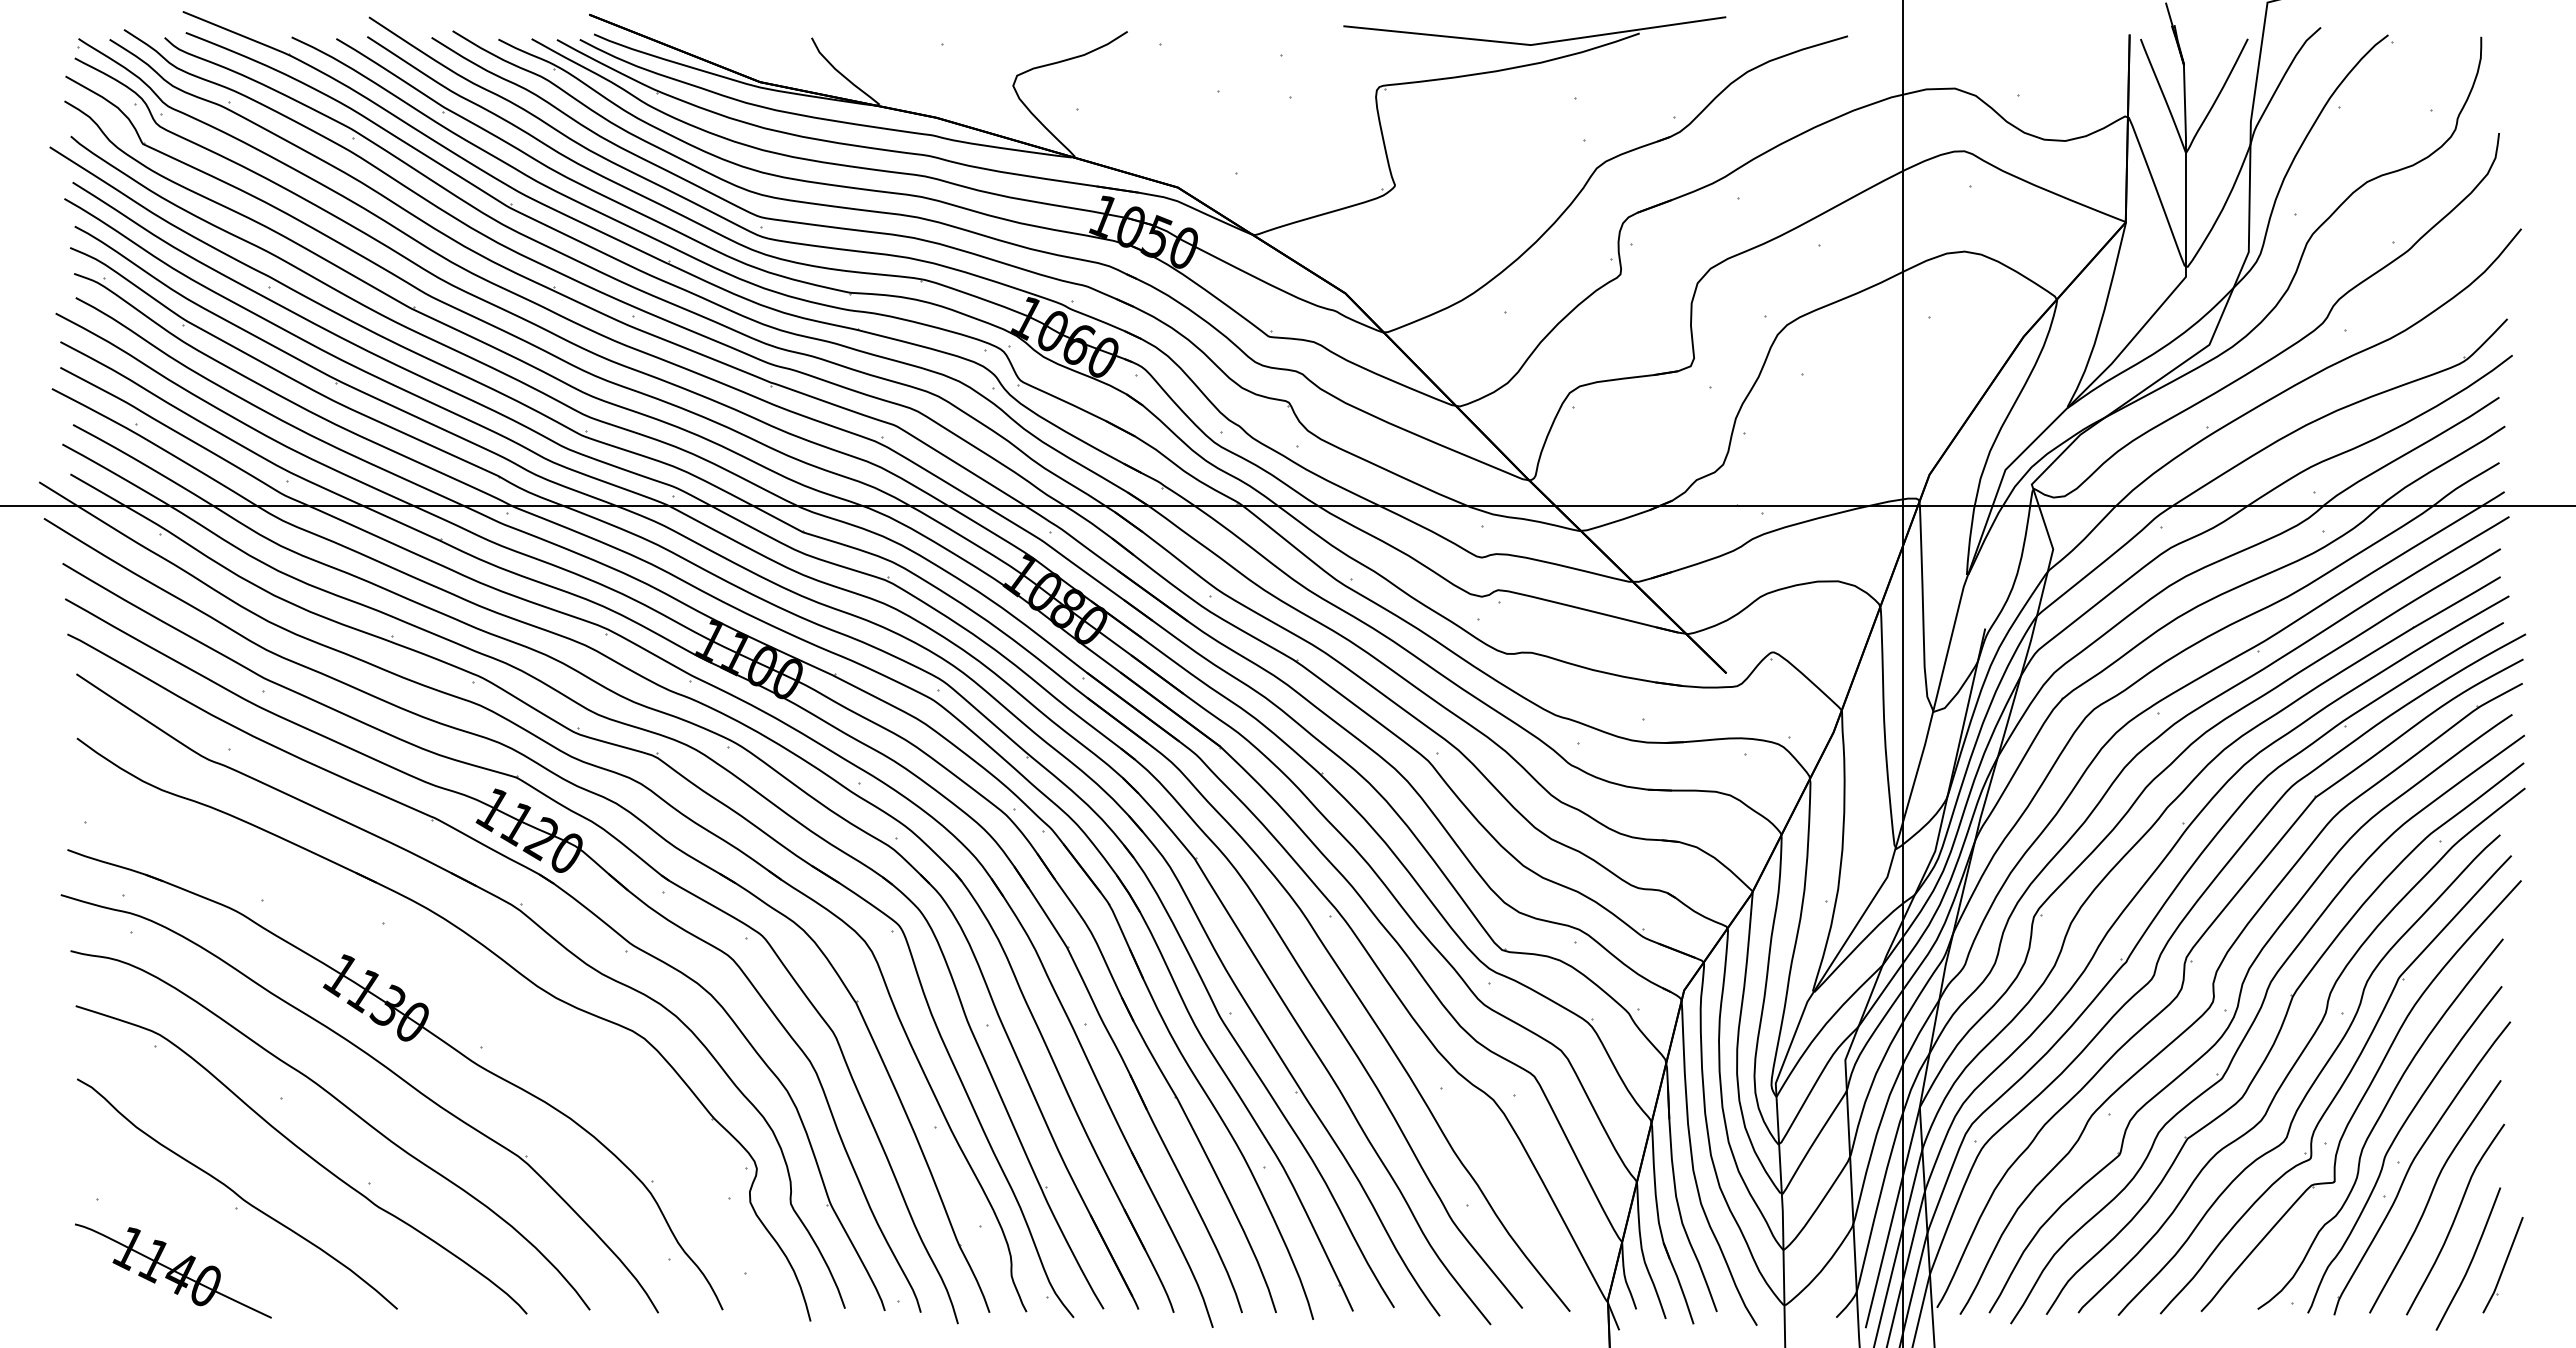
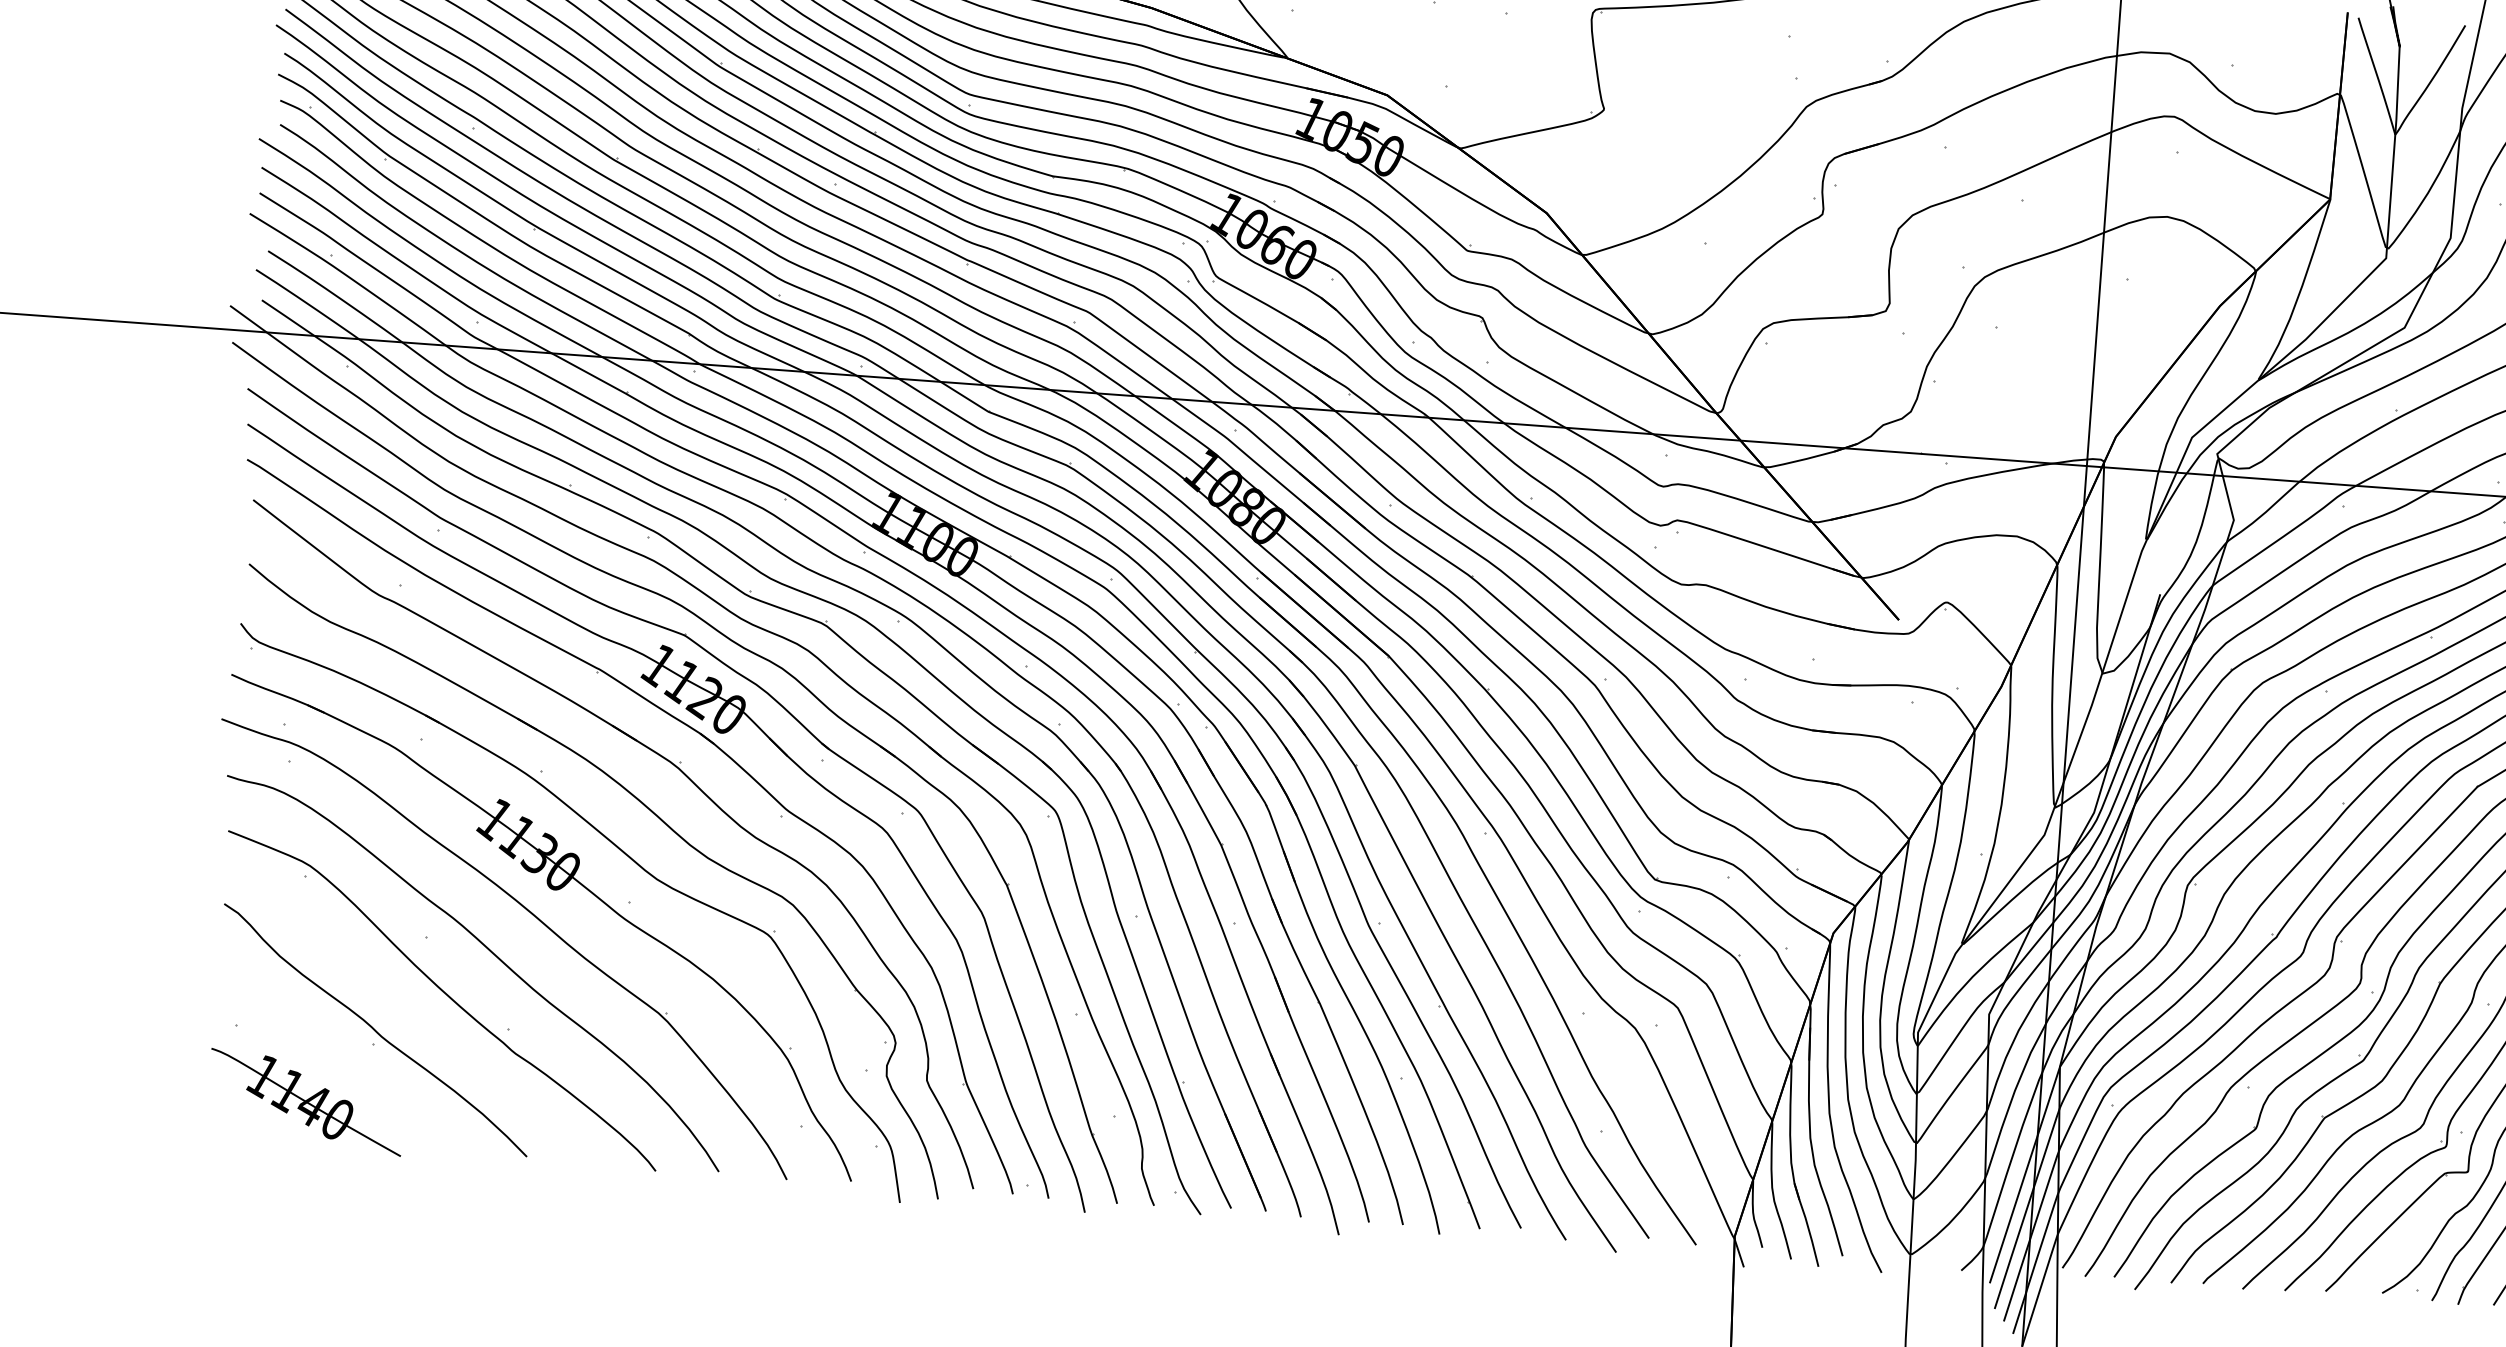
part: (468, 997) -> (620, 851), added

